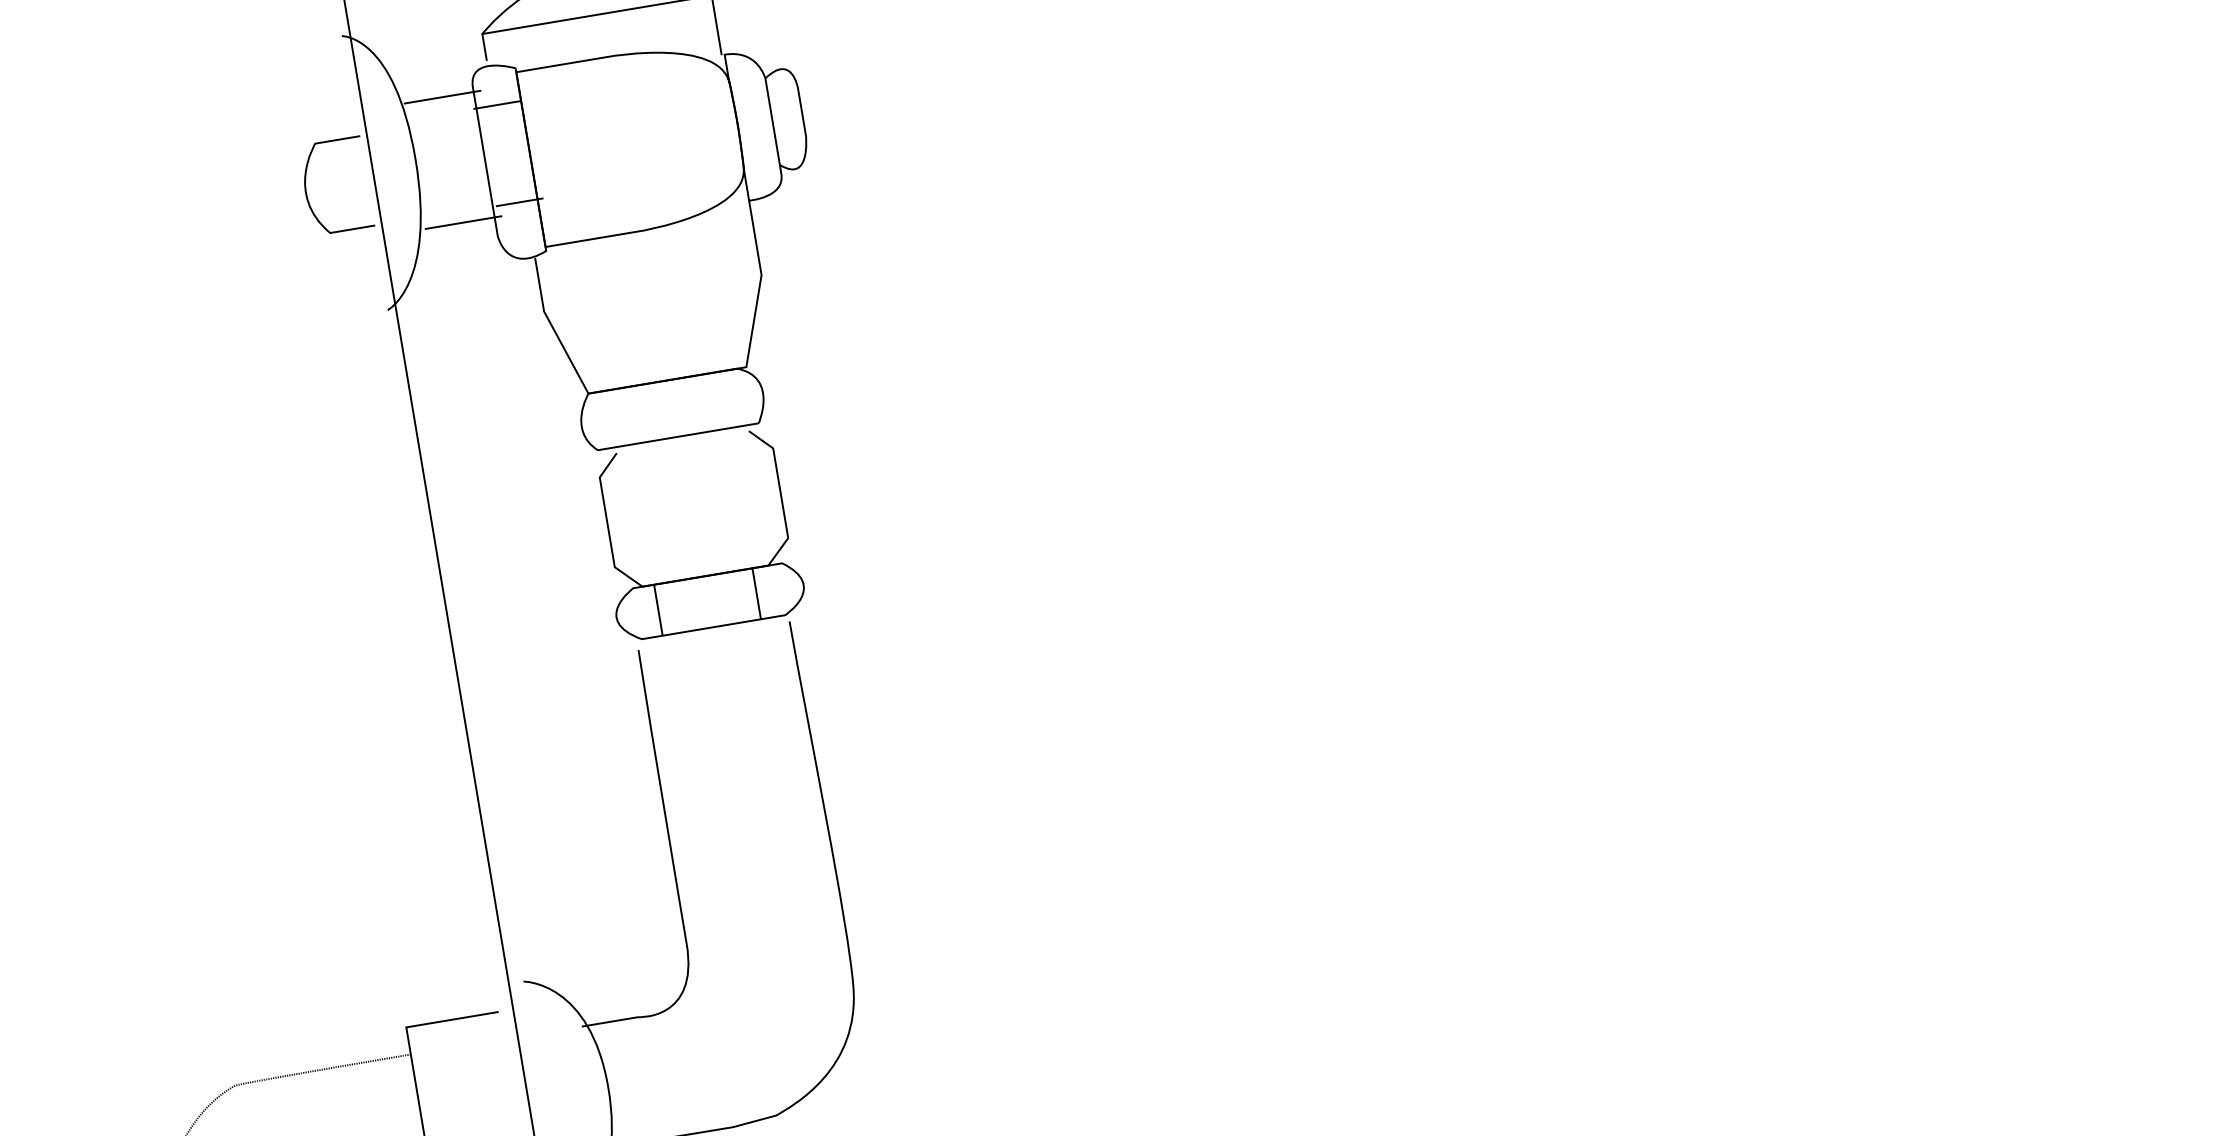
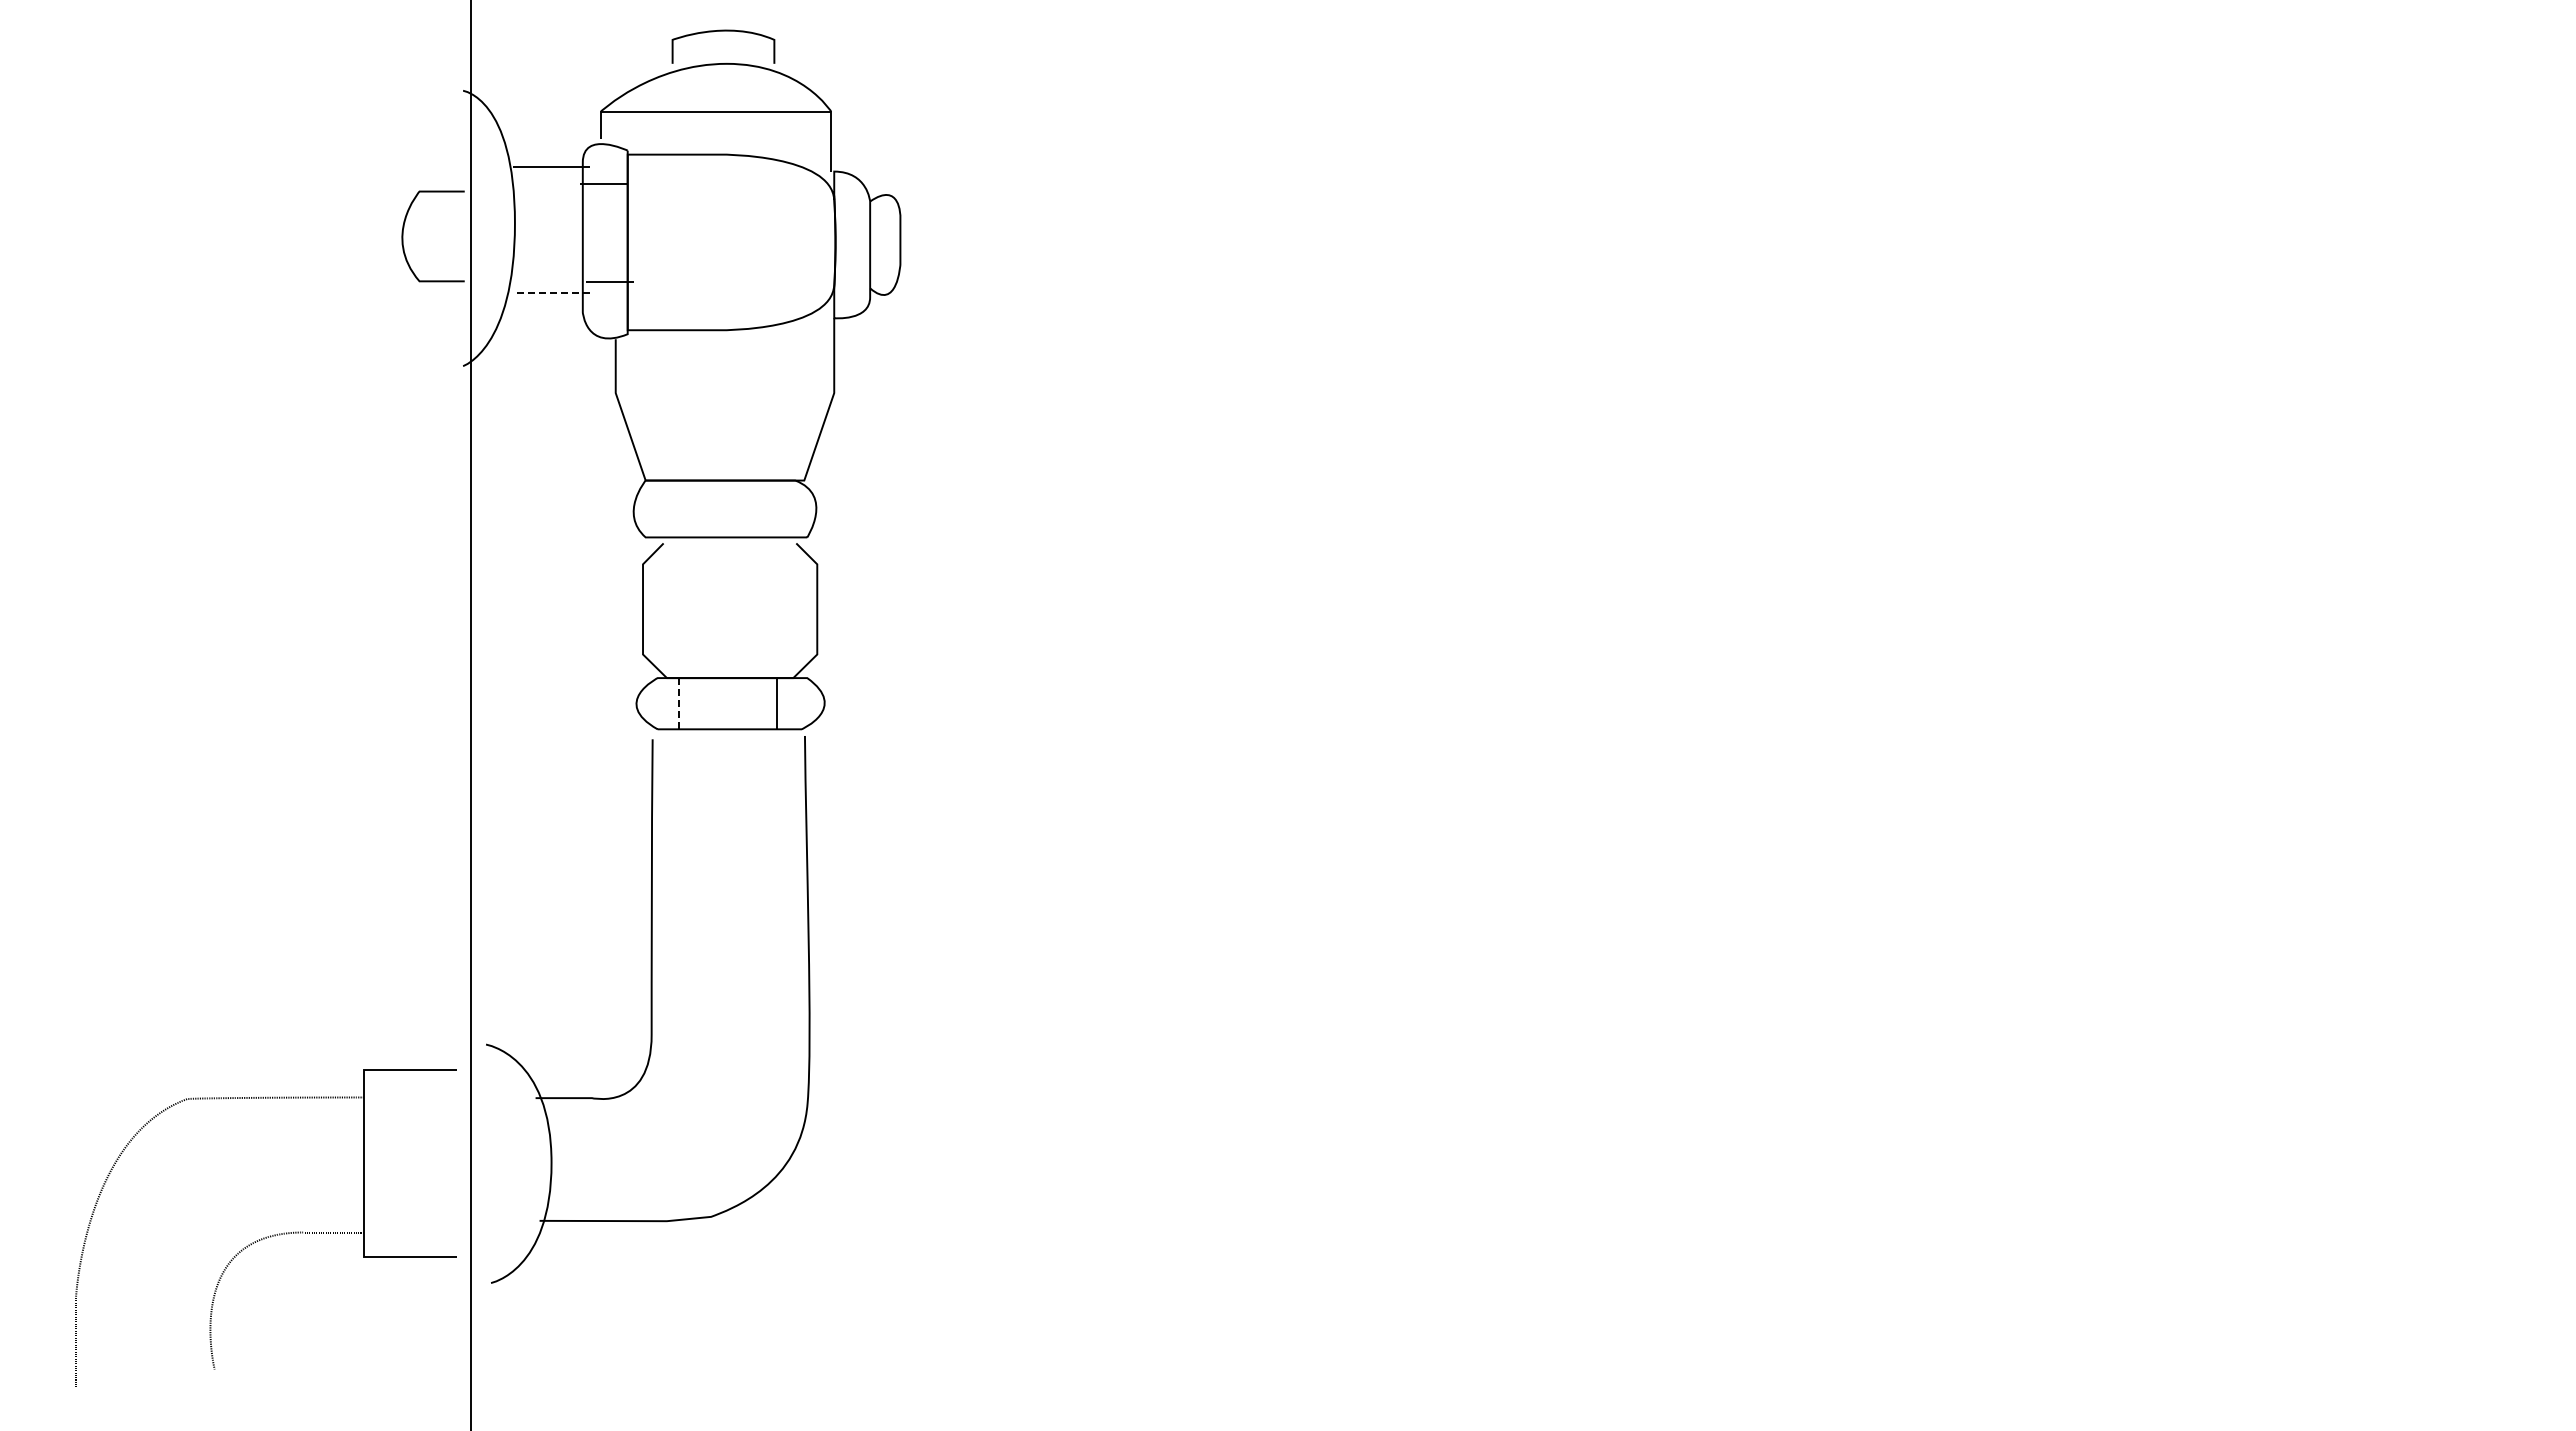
line: (463, 222) -> (551, 292), solid -> dashed
line: (658, 610) -> (678, 703), solid -> dashed

